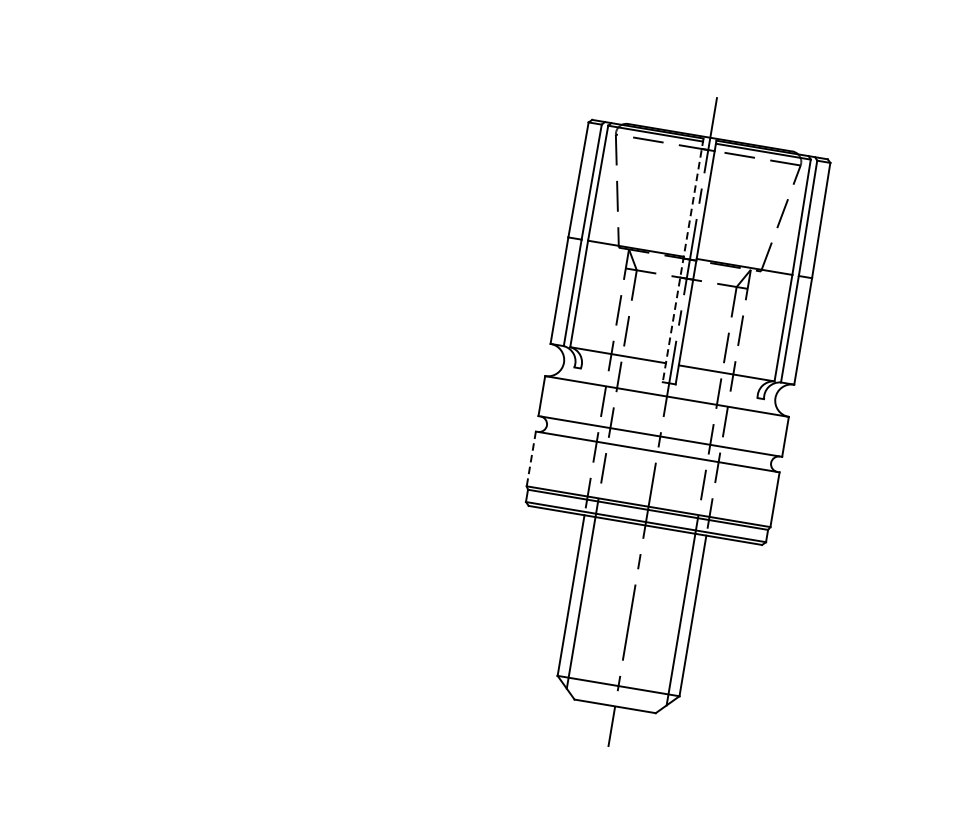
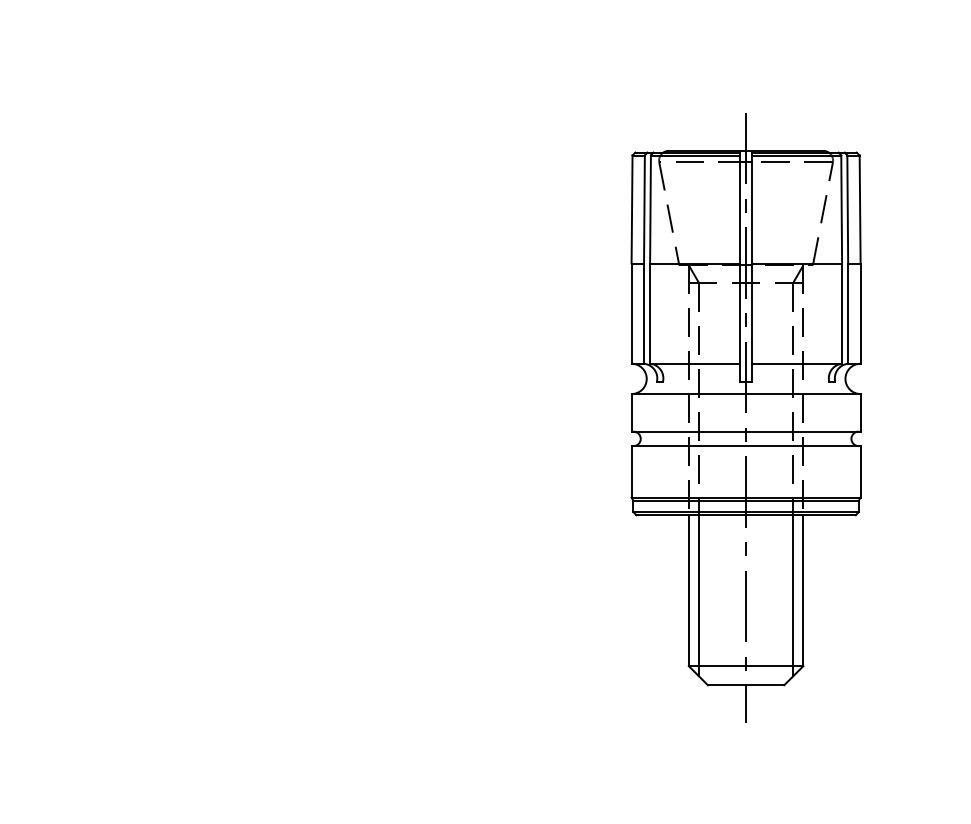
line: (683, 260) -> (740, 267), dashed -> solid
line: (531, 458) -> (631, 471), dashed -> solid

